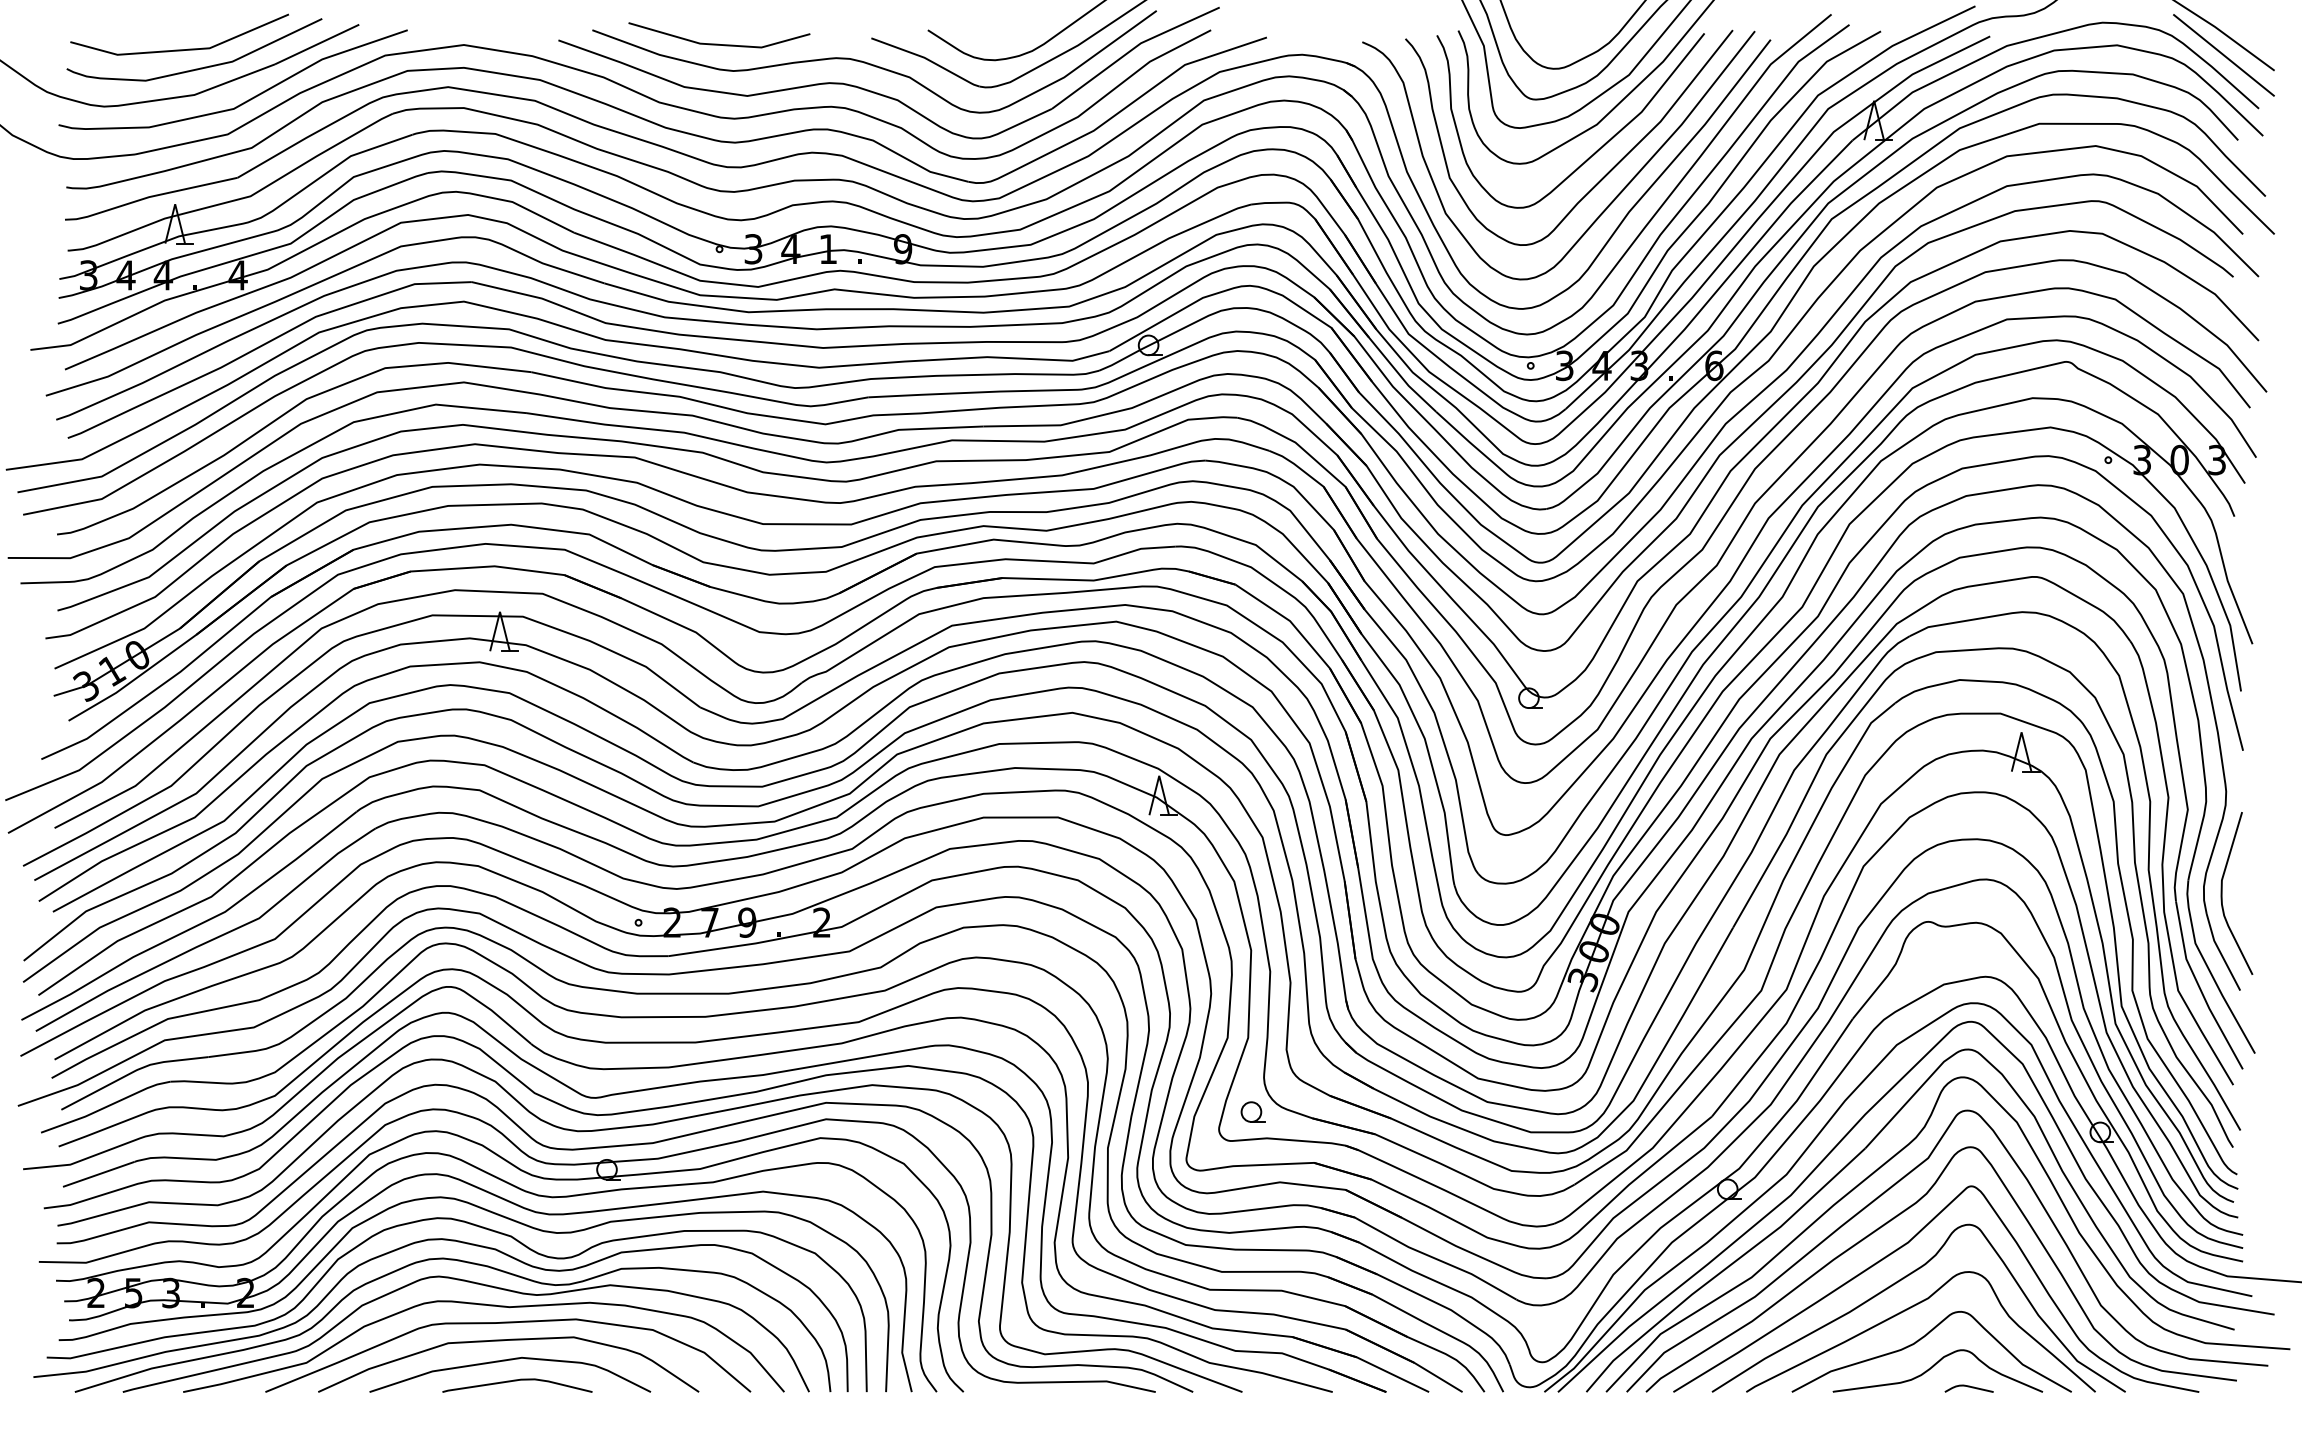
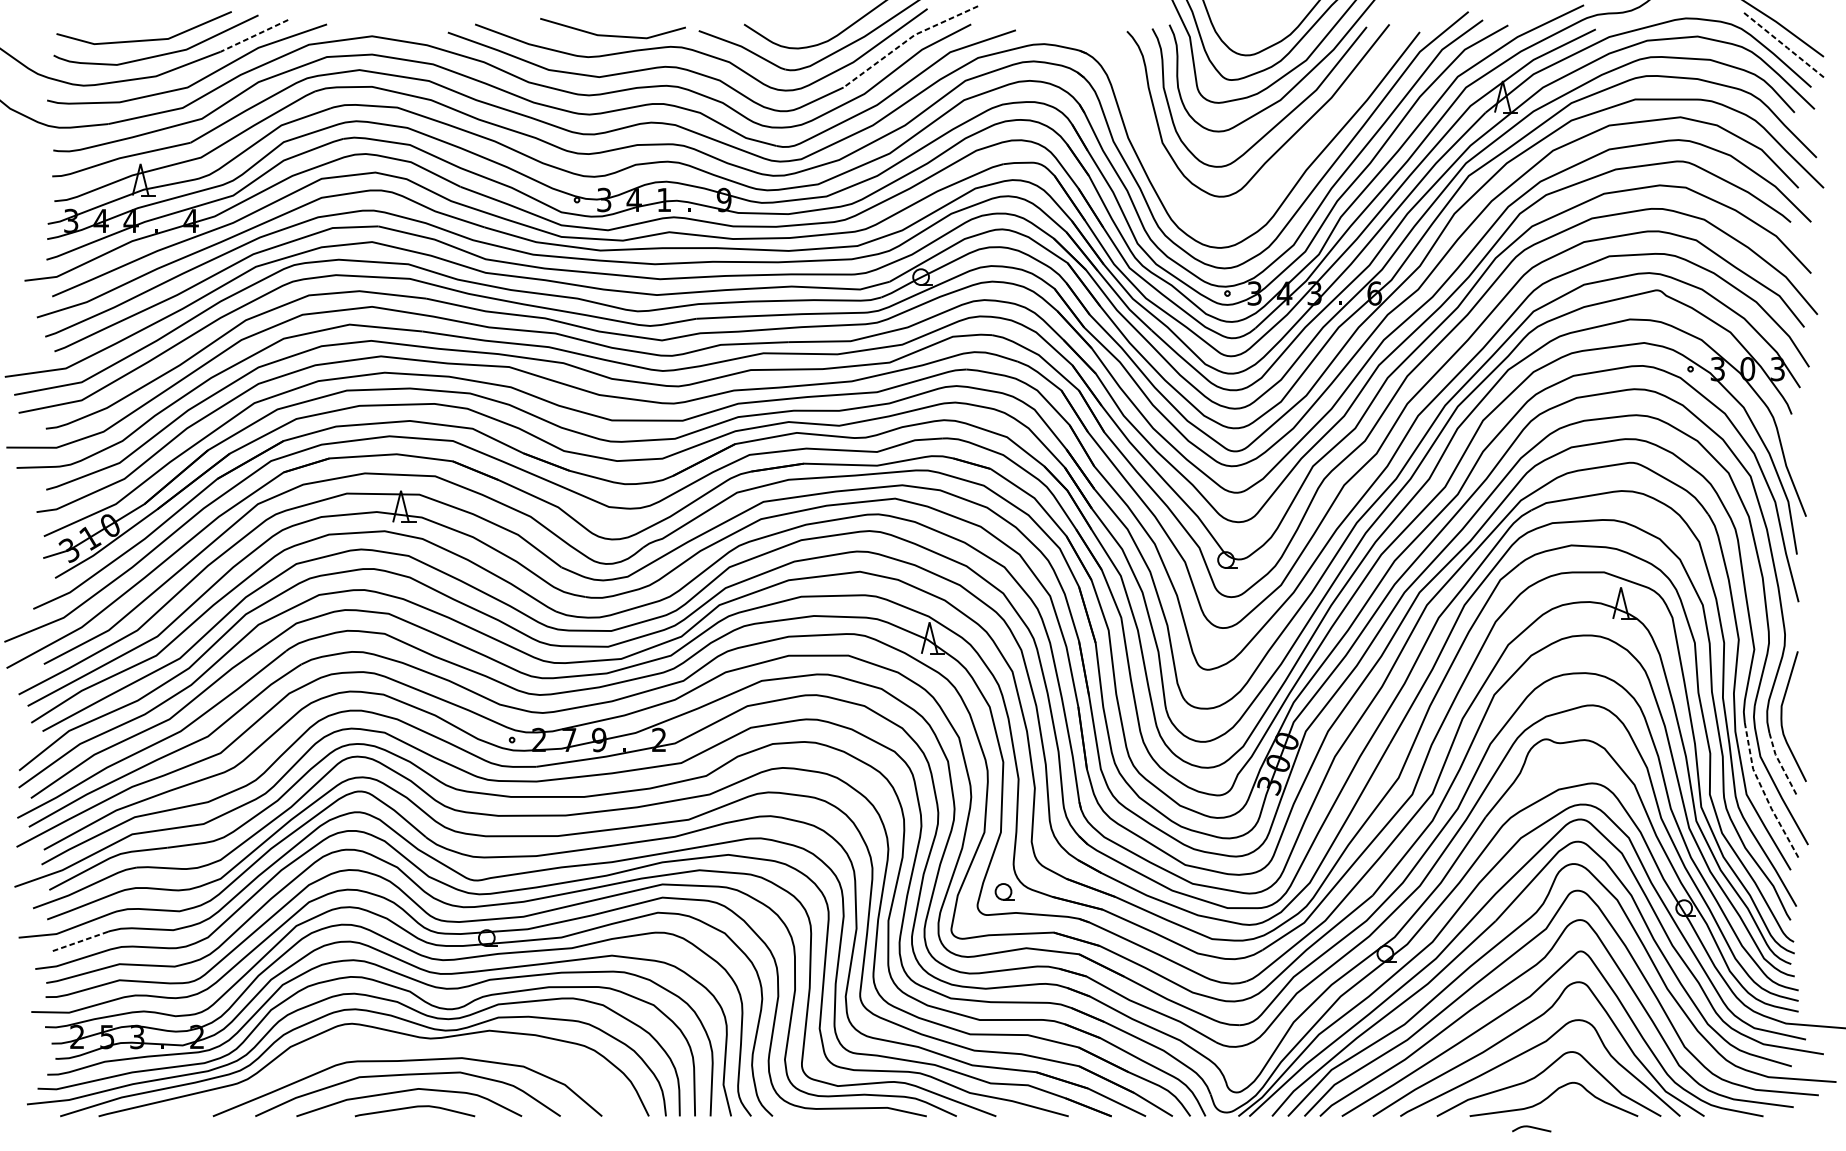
line: (718, 43) -> (612, 35), moved
line: (317, 44) -> (254, 35), solid -> dashed
line: (1131, 50) -> (907, 40), solid -> dashed
line: (2223, 55) -> (1782, 44), solid -> dashed
curve: (1608, 204) -> (1289, 164), removed
line: (2220, 953) -> (1780, 764), solid -> dashed
line: (2200, 988) -> (1764, 792), solid -> dashed
line: (98, 1174) -> (79, 941), solid -> dashed
curve: (489, 1306) -> (392, 1047), removed
curve: (1968, 1387) -> (1531, 1127), moved

